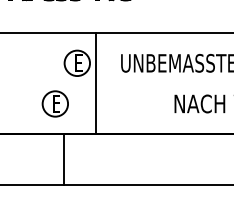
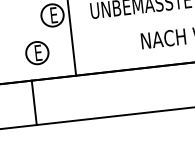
line: (63, 159) -> (34, 102), moved

